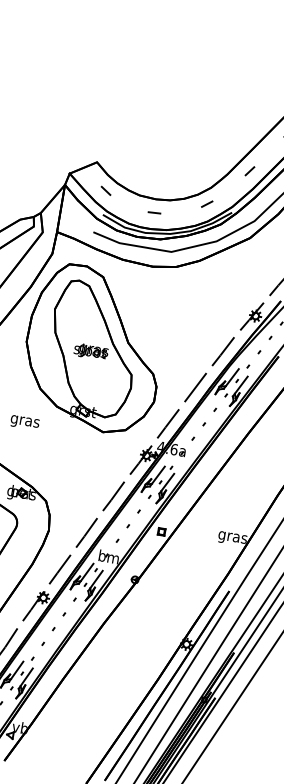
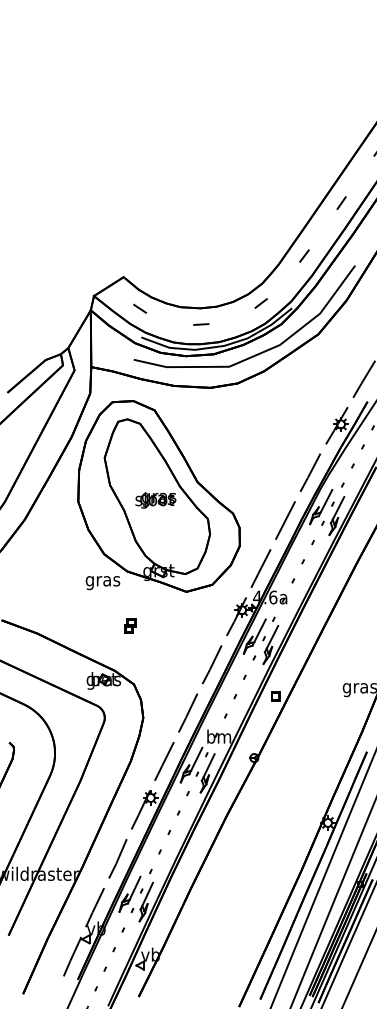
text: (24, 423) -> (102, 583), moved
part: (51, 451) -> (130, 625), added

